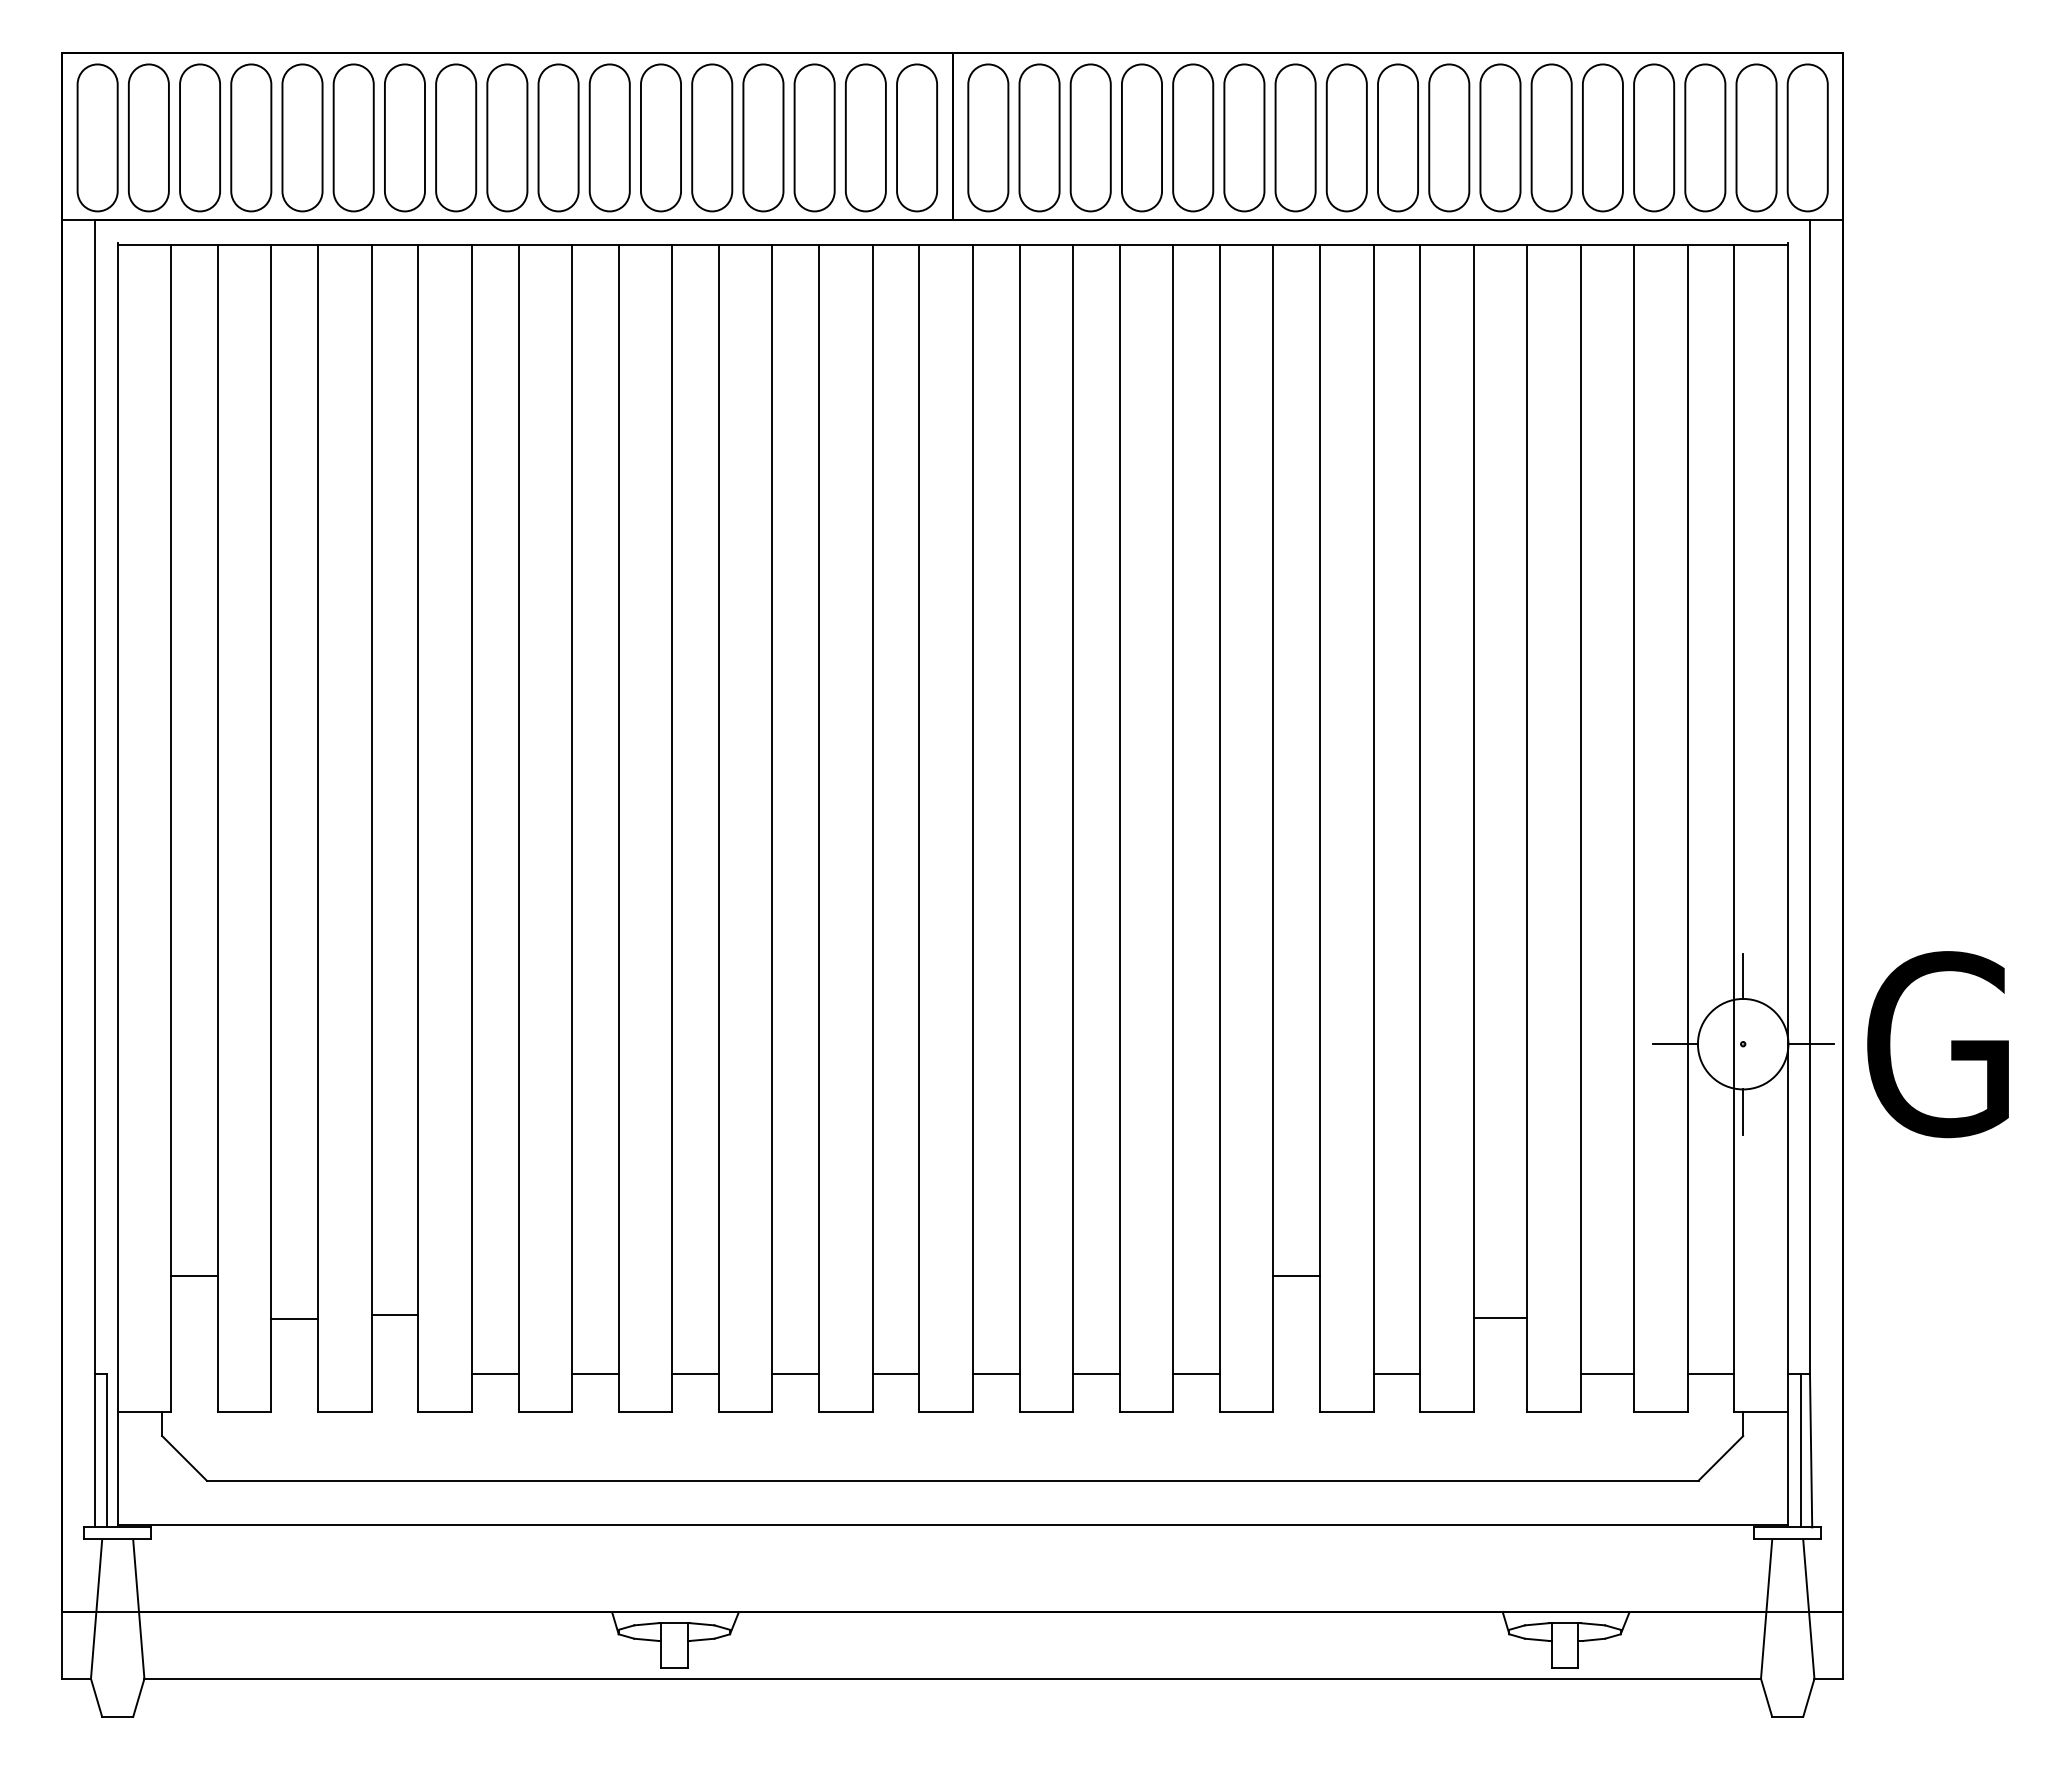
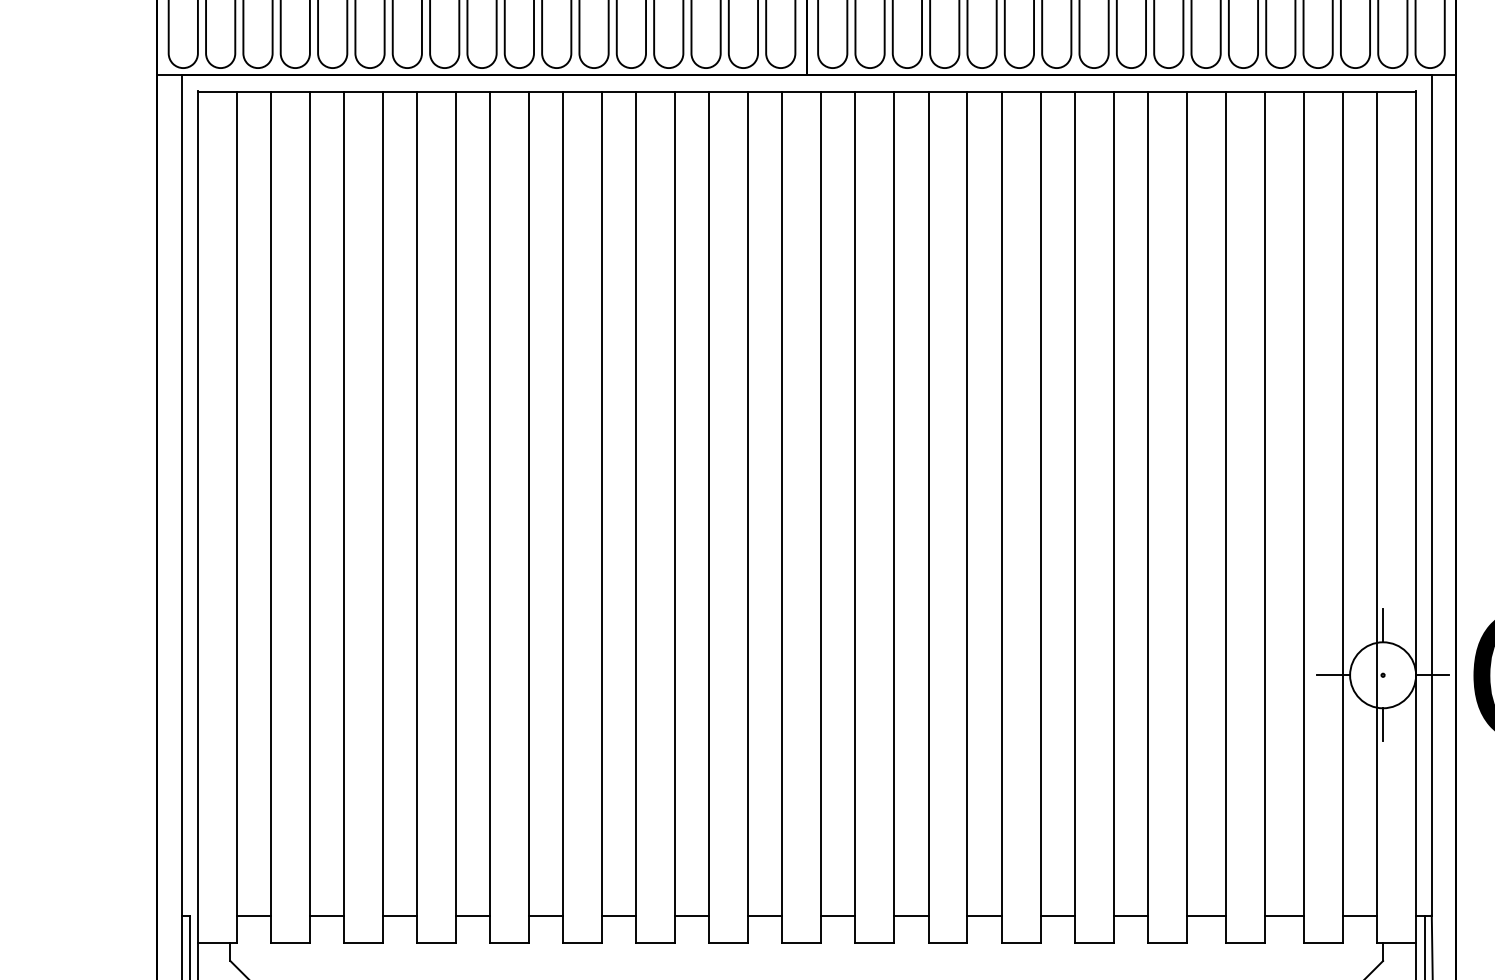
line: (194, 1275) -> (253, 915), moved
line: (1296, 1275) -> (1057, 915), moved
line: (394, 1314) -> (399, 915), moved
line: (1500, 1317) -> (1206, 915), moved
line: (294, 1318) -> (326, 915), moved

